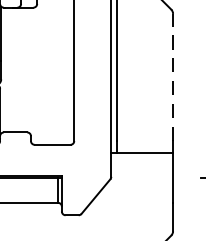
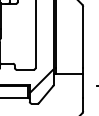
line: (173, 77) -> (83, 37), dashed -> solid
hatch: (86, 169) -> (41, 81), added

